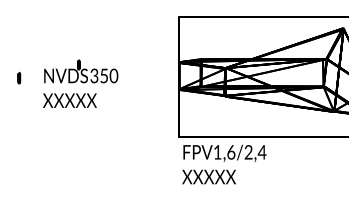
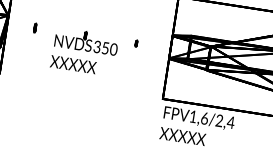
part: (138, 77) -> (136, 43), added
part: (80, 83) -> (84, 51), moved

